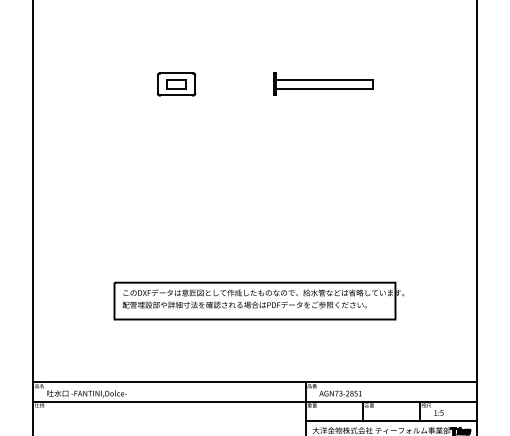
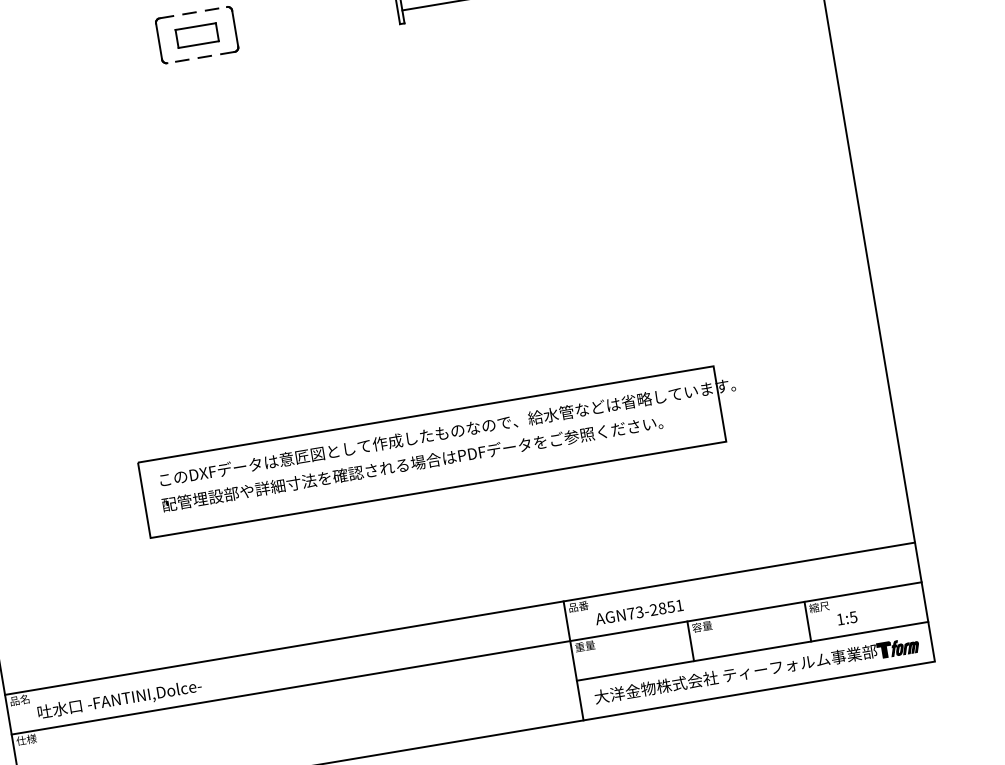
line: (177, 73) -> (195, 12), solid -> dashed
line: (176, 95) -> (200, 57), solid -> dashed

